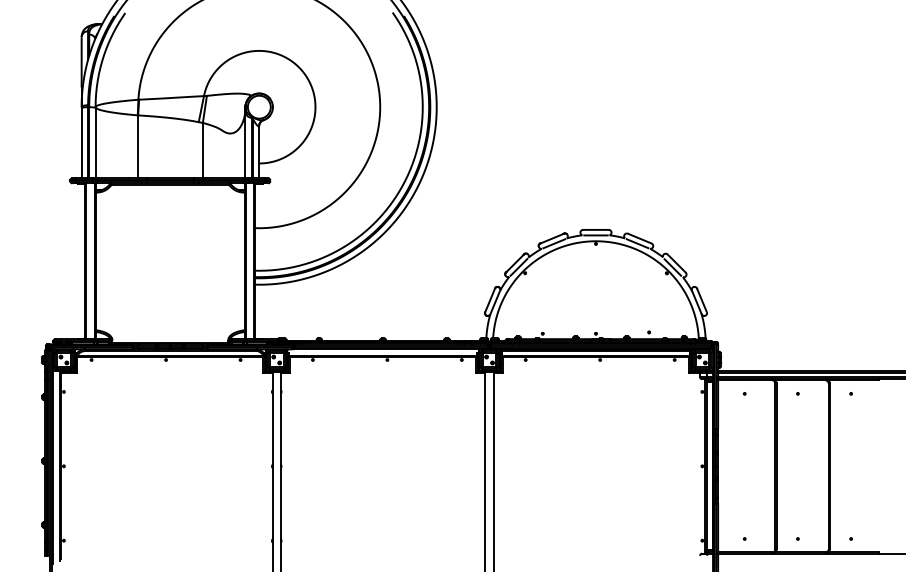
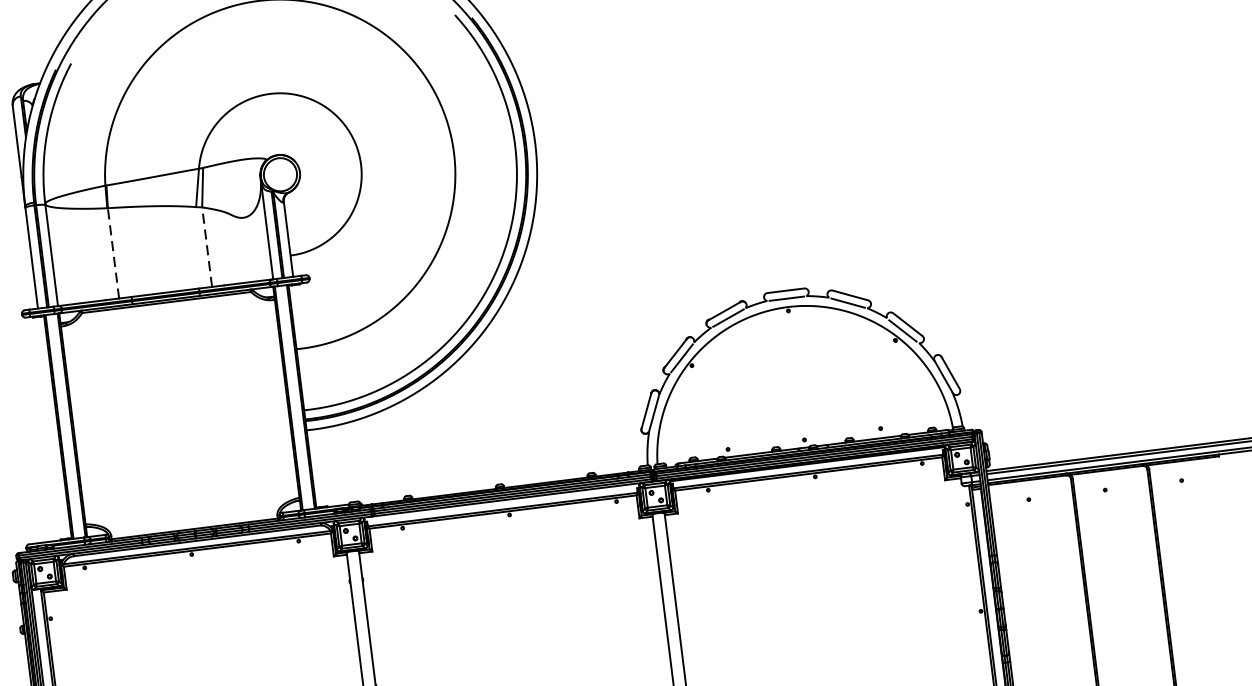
line: (138, 146) -> (113, 252), solid -> dashed
line: (202, 150) -> (206, 247), solid -> dashed

